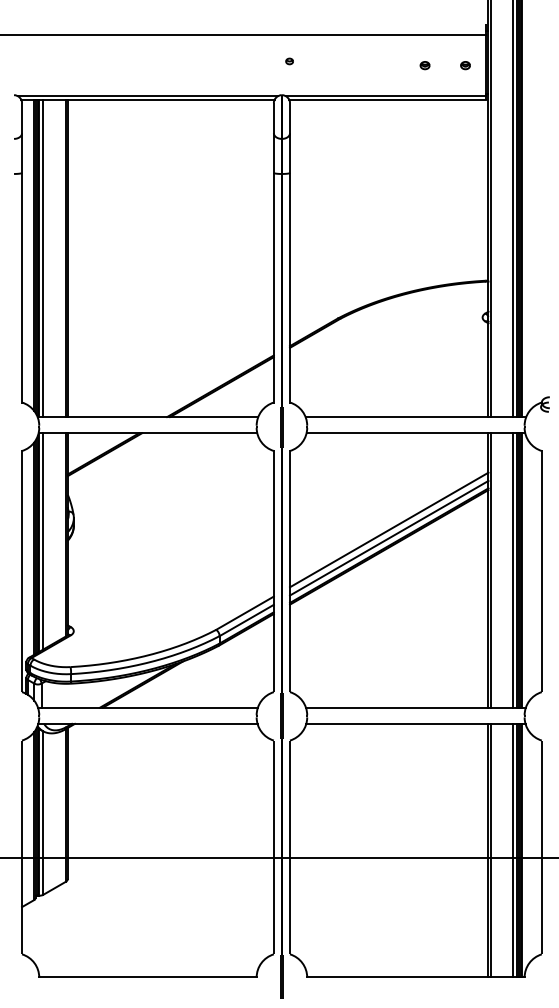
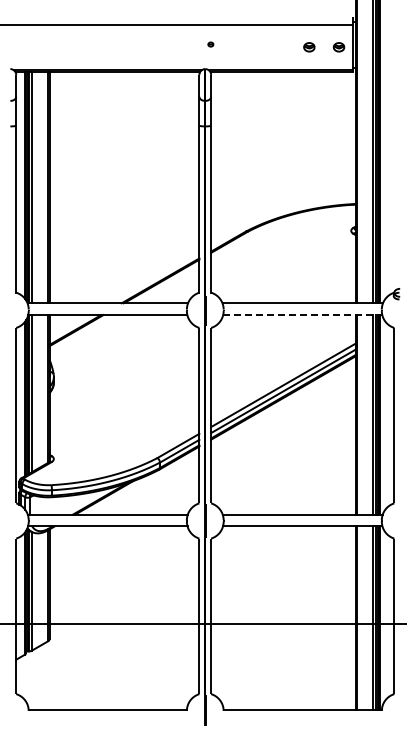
part: (425, 65) -> (309, 47), size x1.6
part: (465, 65) -> (338, 47), size x1.6
line: (415, 433) -> (302, 315), solid -> dashed

